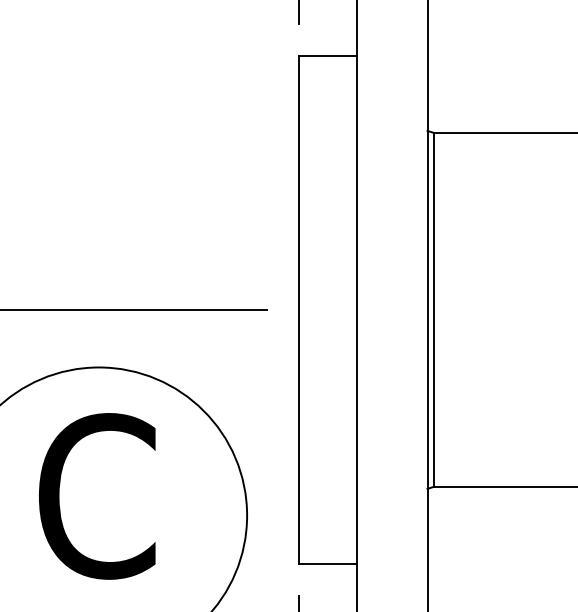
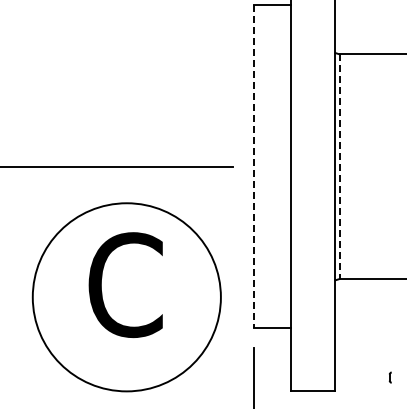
line: (298, 311) -> (253, 167), solid -> dashed
line: (433, 311) -> (339, 167), solid -> dashed

